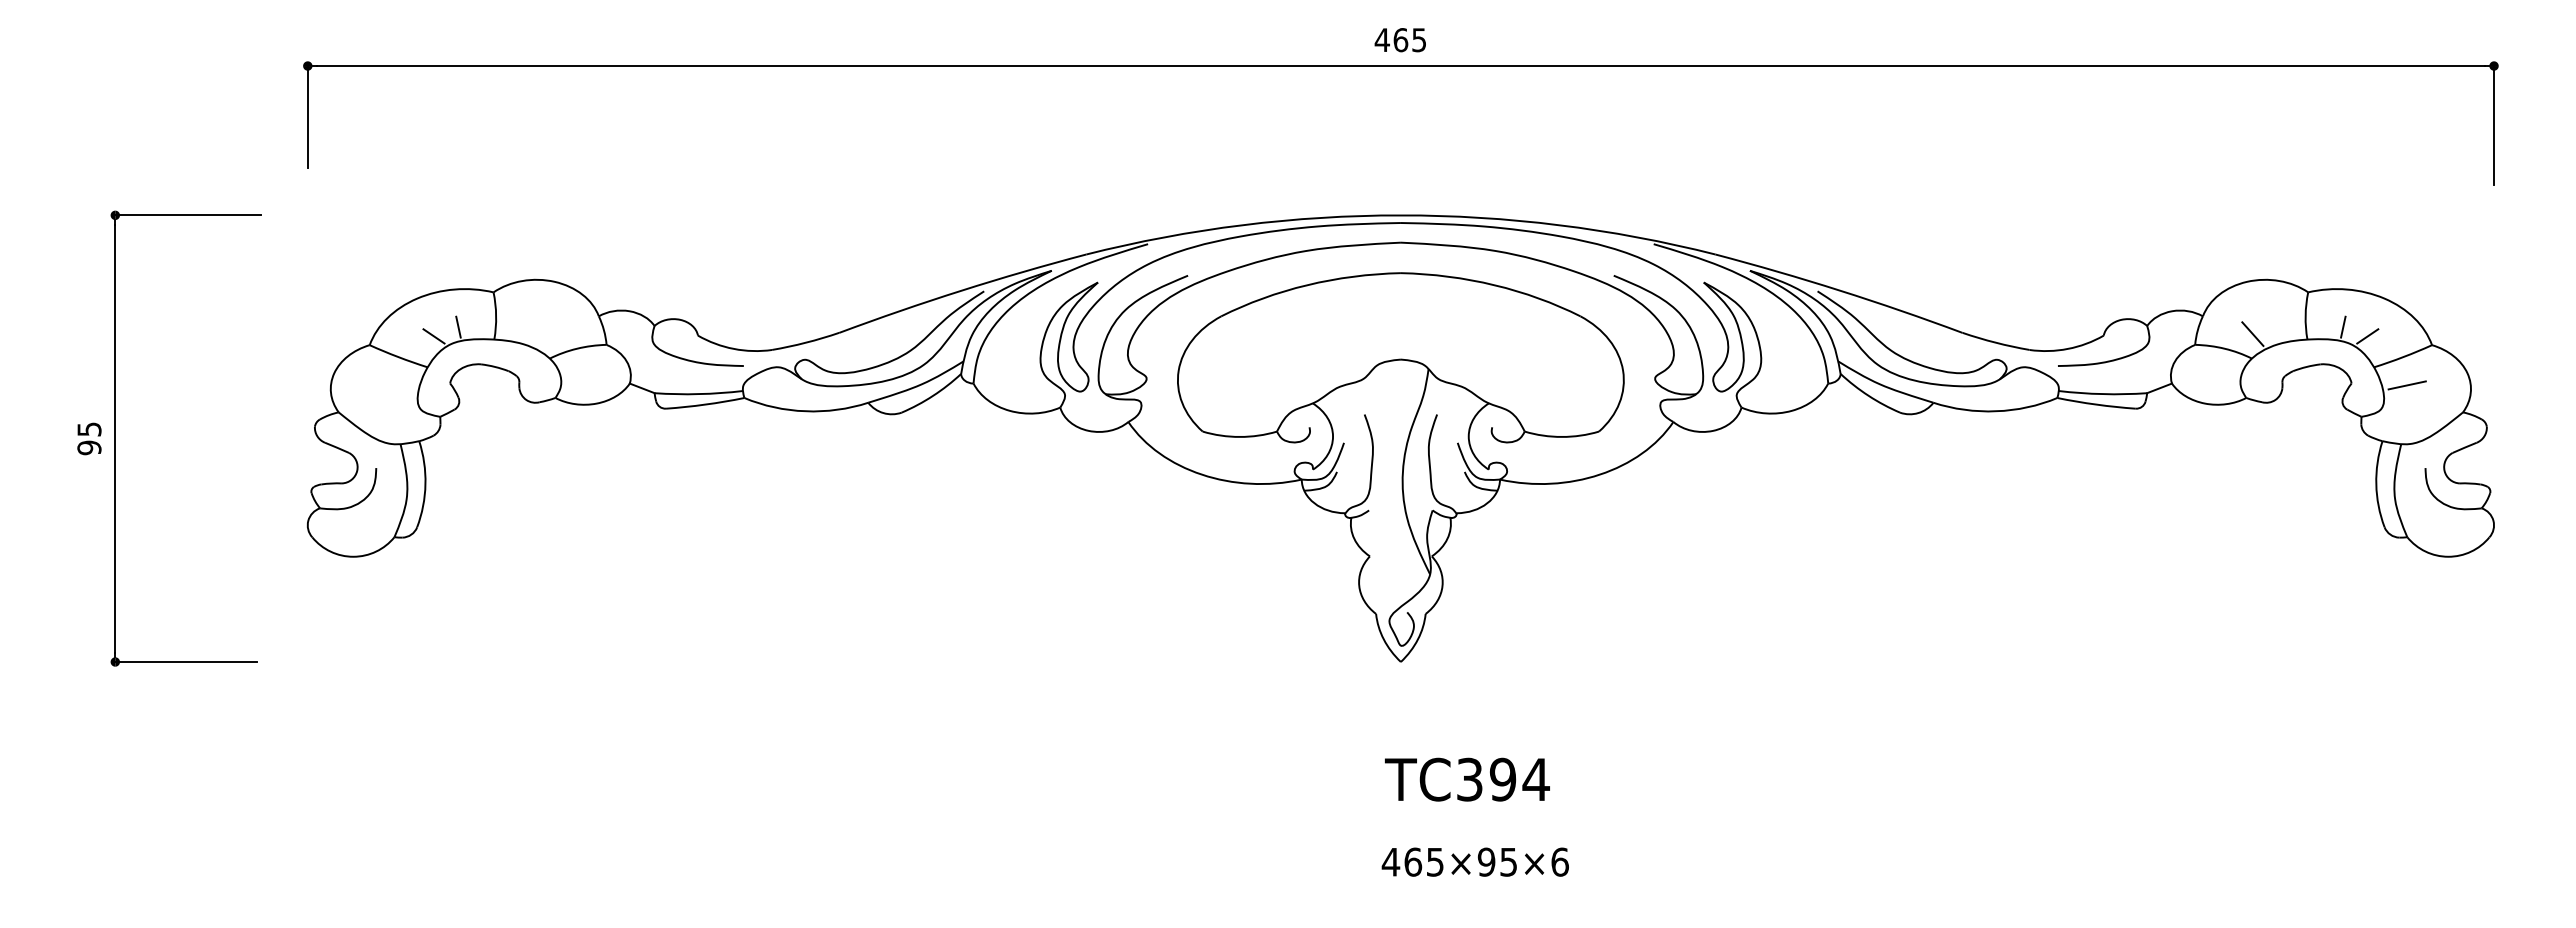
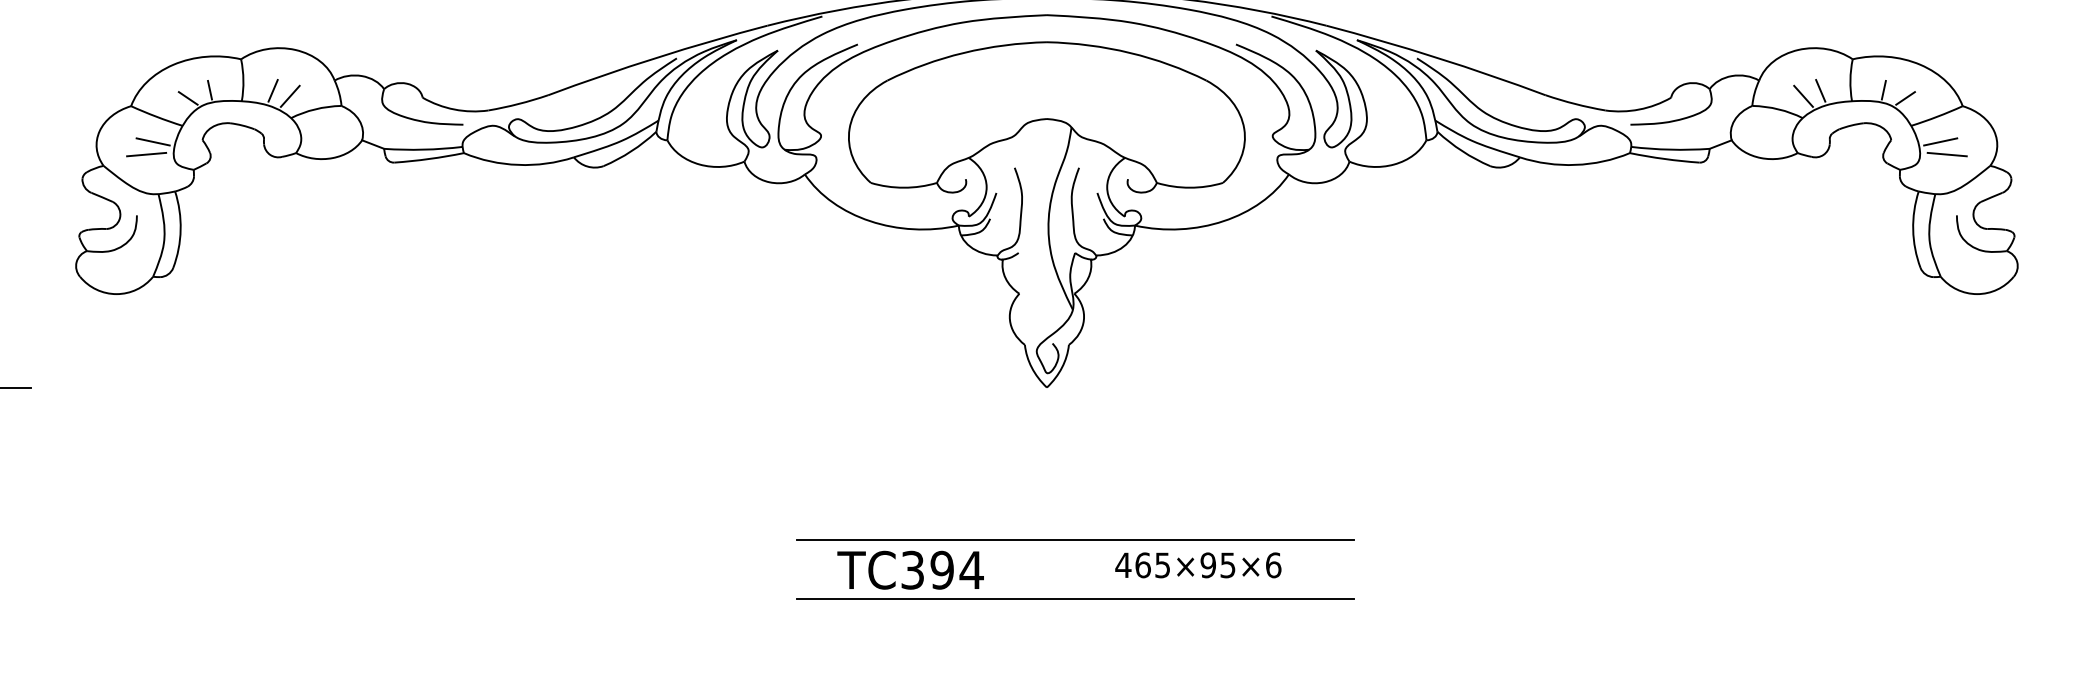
line: (529, 327) -> (273, 90), added
line: (2271, 327) -> (1820, 90), added
line: (548, 333) -> (289, 95), added
line: (394, 385) -> (153, 142), added
line: (387, 399) -> (146, 154), added
line: (2414, 399) -> (1947, 154), added
text: (1467, 779) -> (910, 570), moved
line: (1432, 834) -> (1075, 540), added
text: (1474, 861) -> (1197, 564), moved
line: (1432, 900) -> (1075, 599), added

